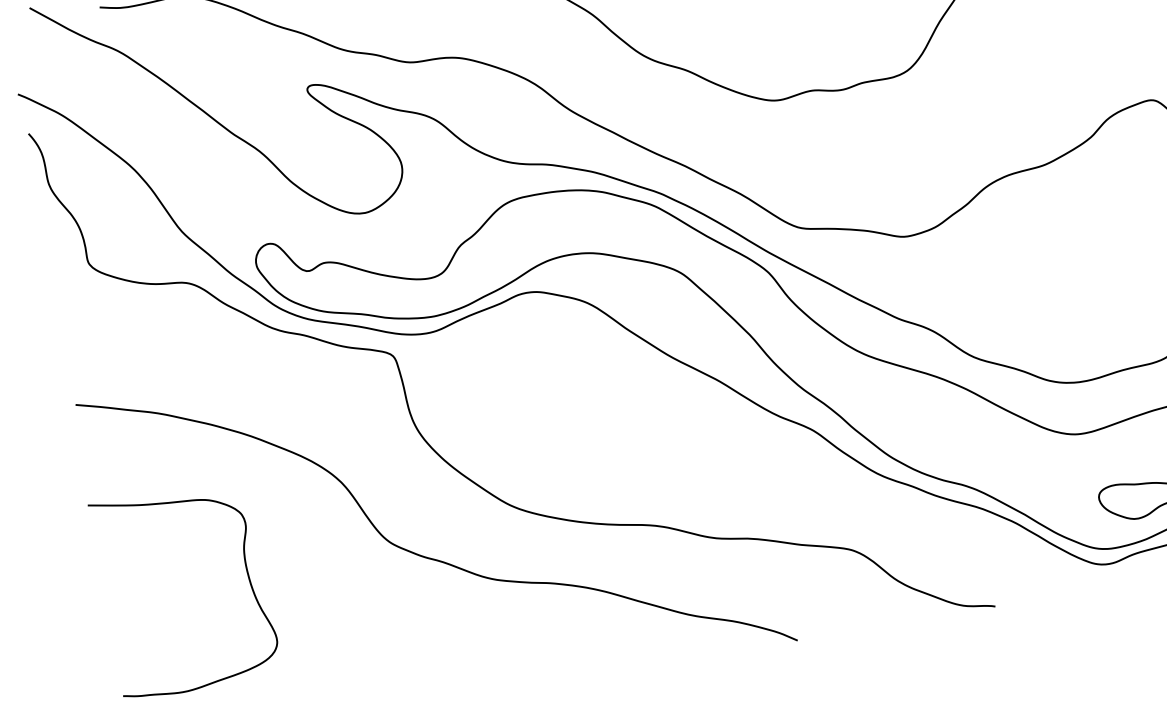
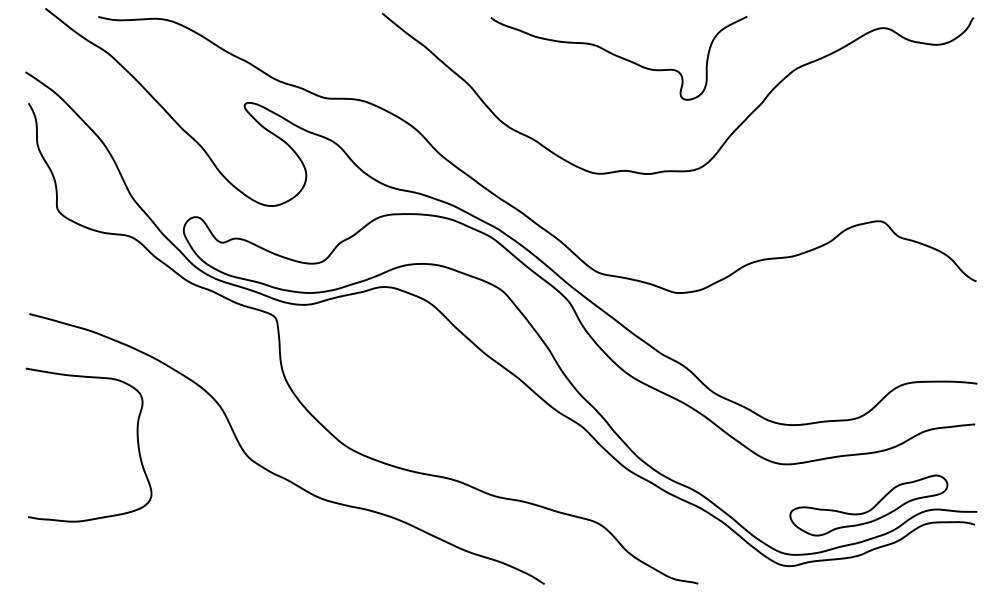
curve: (245, 570) -> (136, 437), moved

